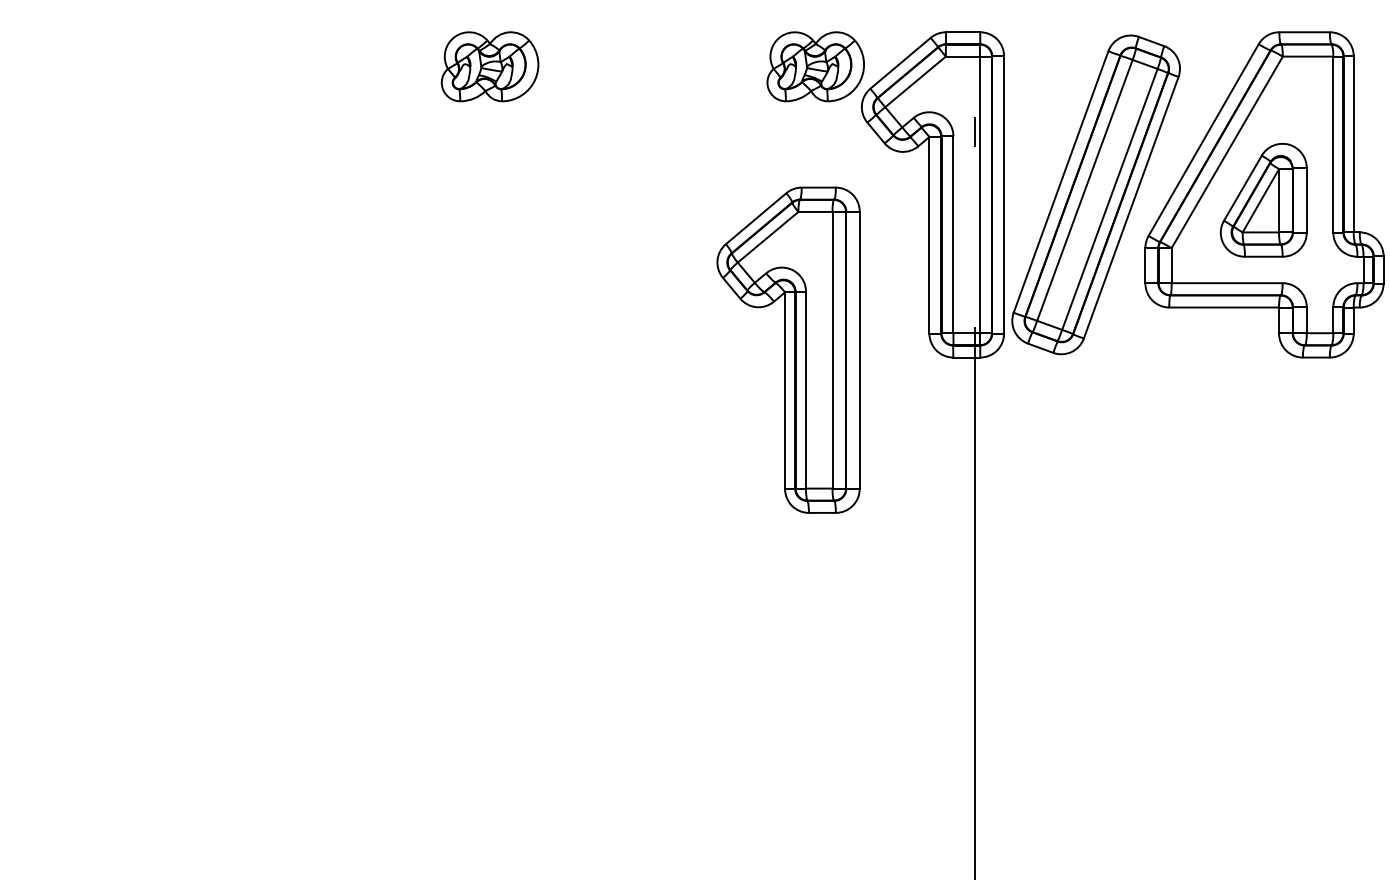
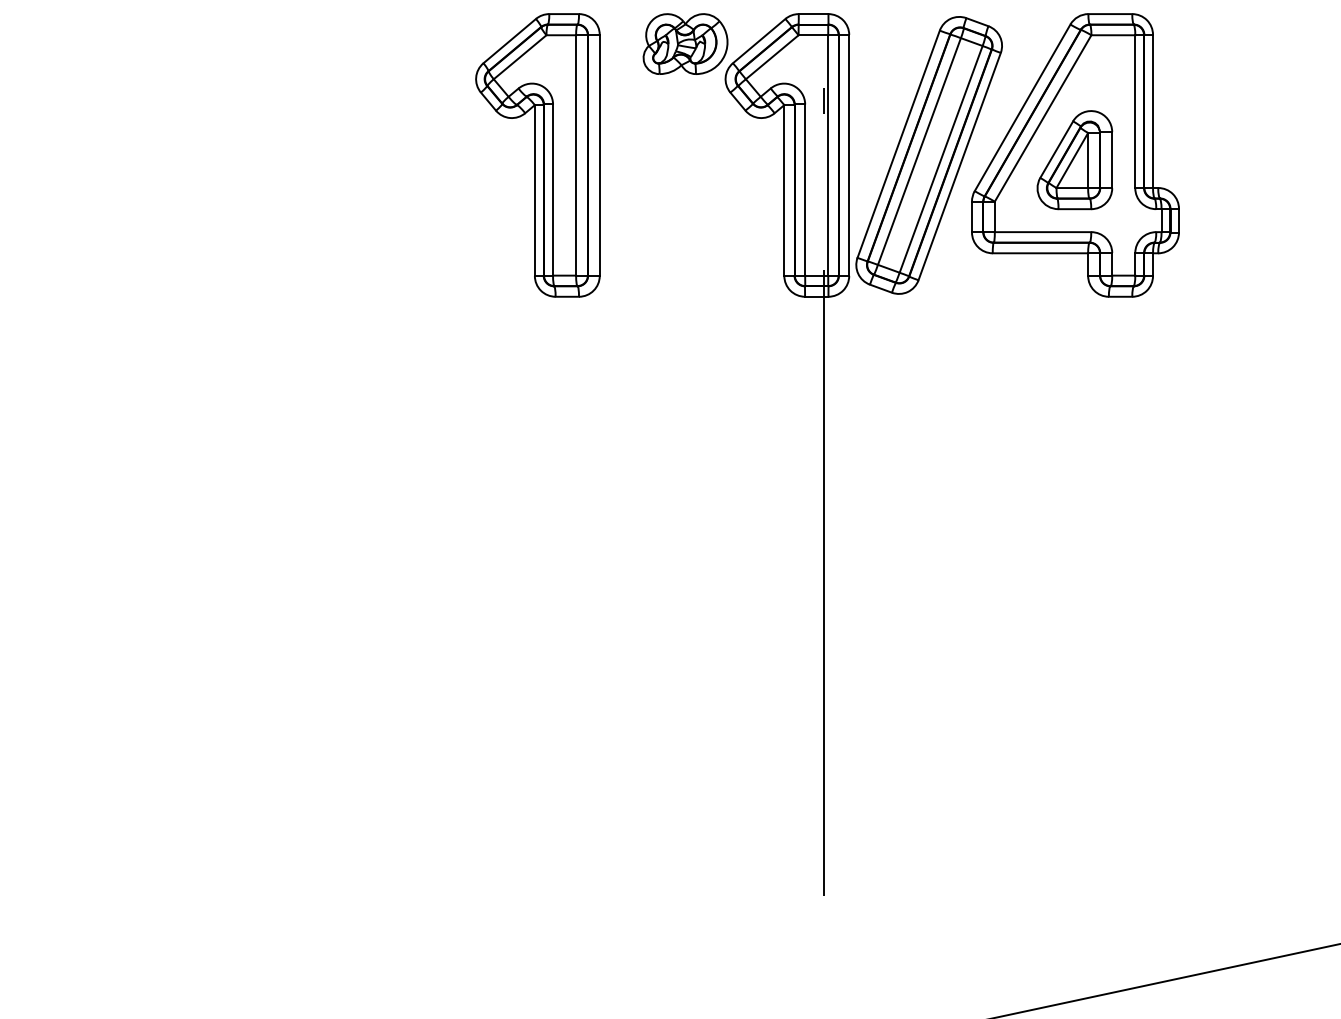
part: (490, 66) -> (402, 43), removed
part: (788, 350) -> (537, 155), moved

